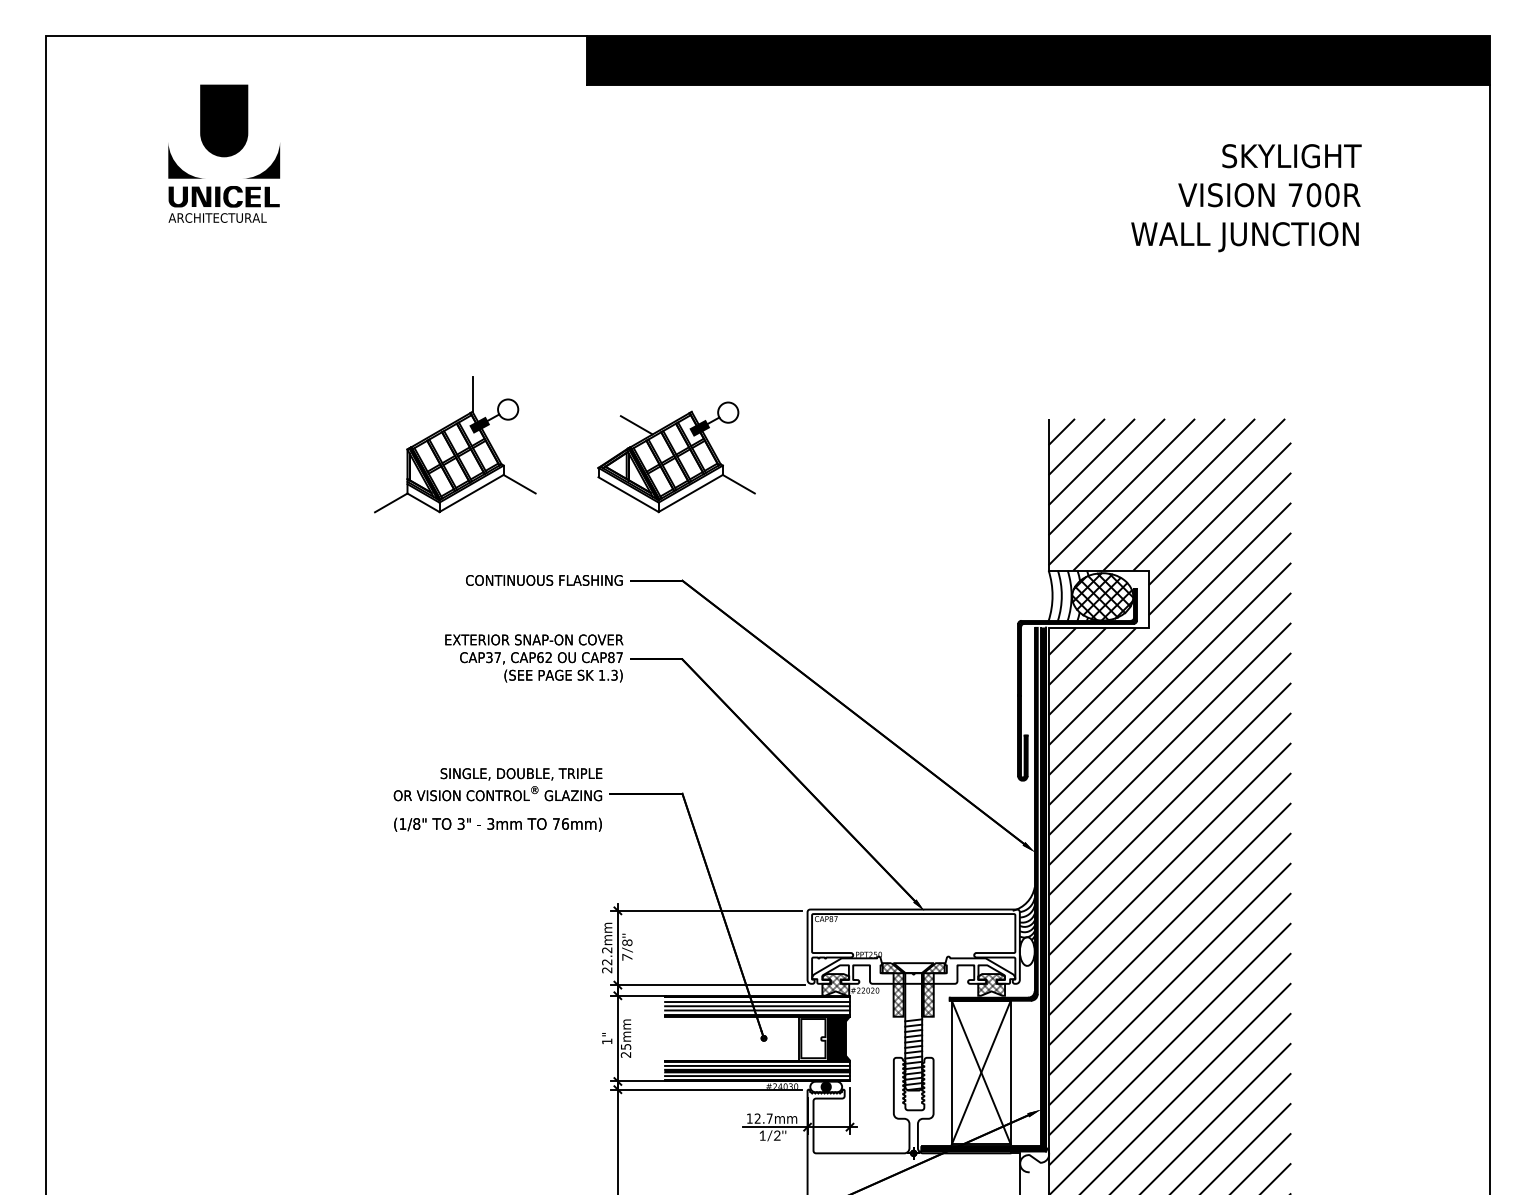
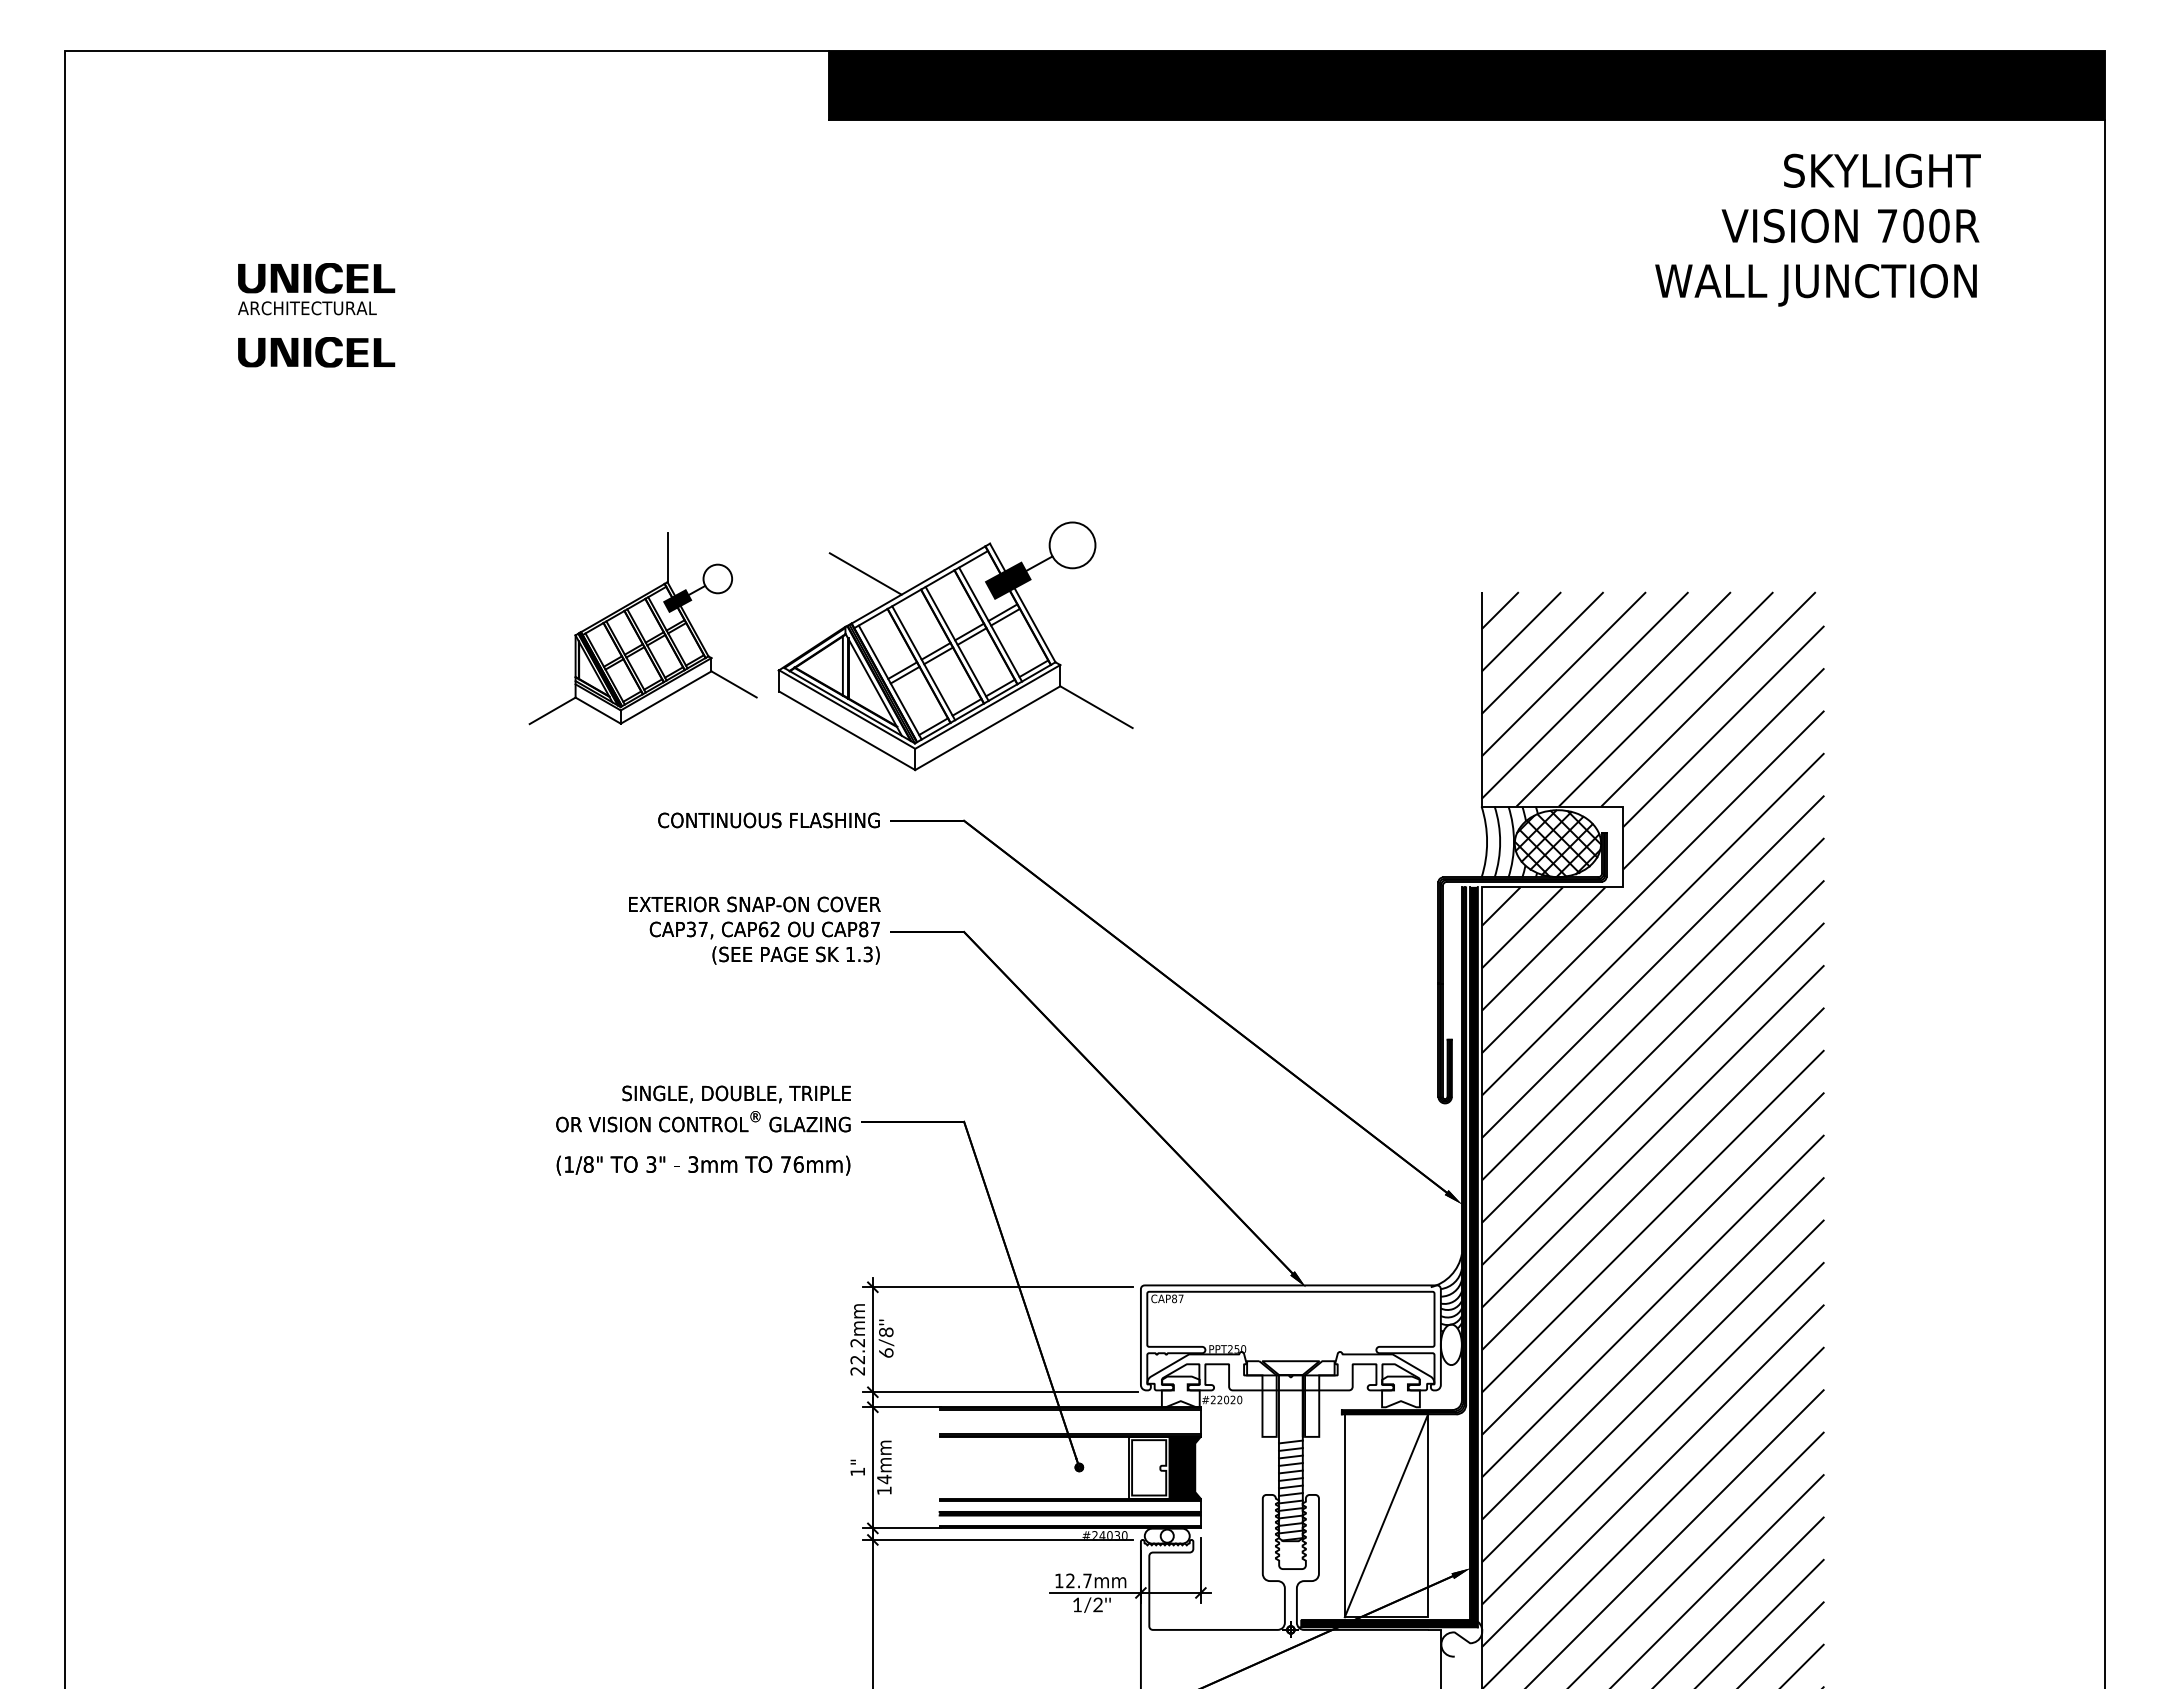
part: (224, 131) -> (316, 185), removed
text: (1246, 197) -> (1817, 229), moved
part: (224, 249) -> (316, 352), added
part: (676, 457) -> (955, 646), size x1.6
text: (627, 957) -> (886, 1352), 7/8''\f] -> 6/8''\f]
hatch: (835, 984) -> (1180, 1391), removed
hatch: (991, 984) -> (1400, 1391), removed
hatch: (892, 989) -> (1261, 1398), removed
hatch: (933, 989) -> (1319, 1398), removed
line: (757, 1002) -> (1069, 1416), removed
line: (757, 1006) -> (1069, 1422), removed
line: (757, 1010) -> (1069, 1428), removed
text: (626, 1050) -> (884, 1484), 25mm -> 14mm
line: (757, 1065) -> (1069, 1506), removed
line: (981, 1072) -> (1386, 1515), removed
line: (757, 1075) -> (1069, 1520), removed
fill: (825, 1086) -> (1166, 1535), removed

